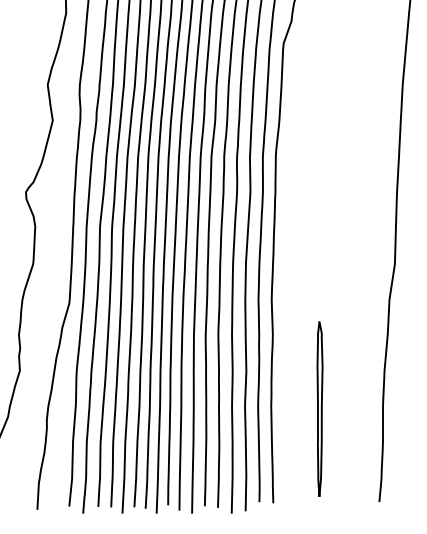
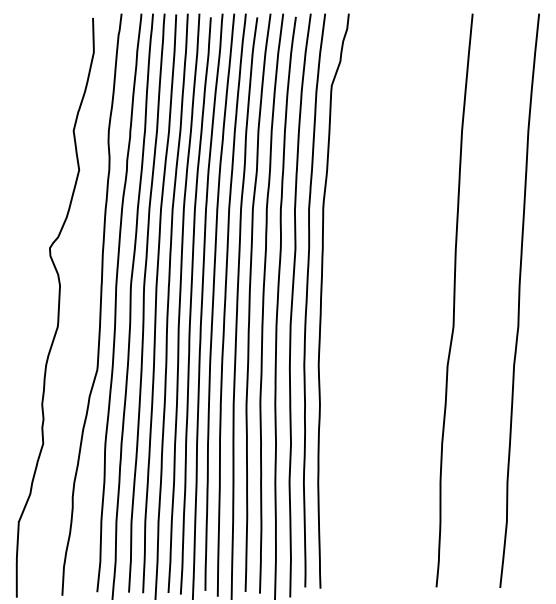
part: (319, 408) -> (371, 485), removed

